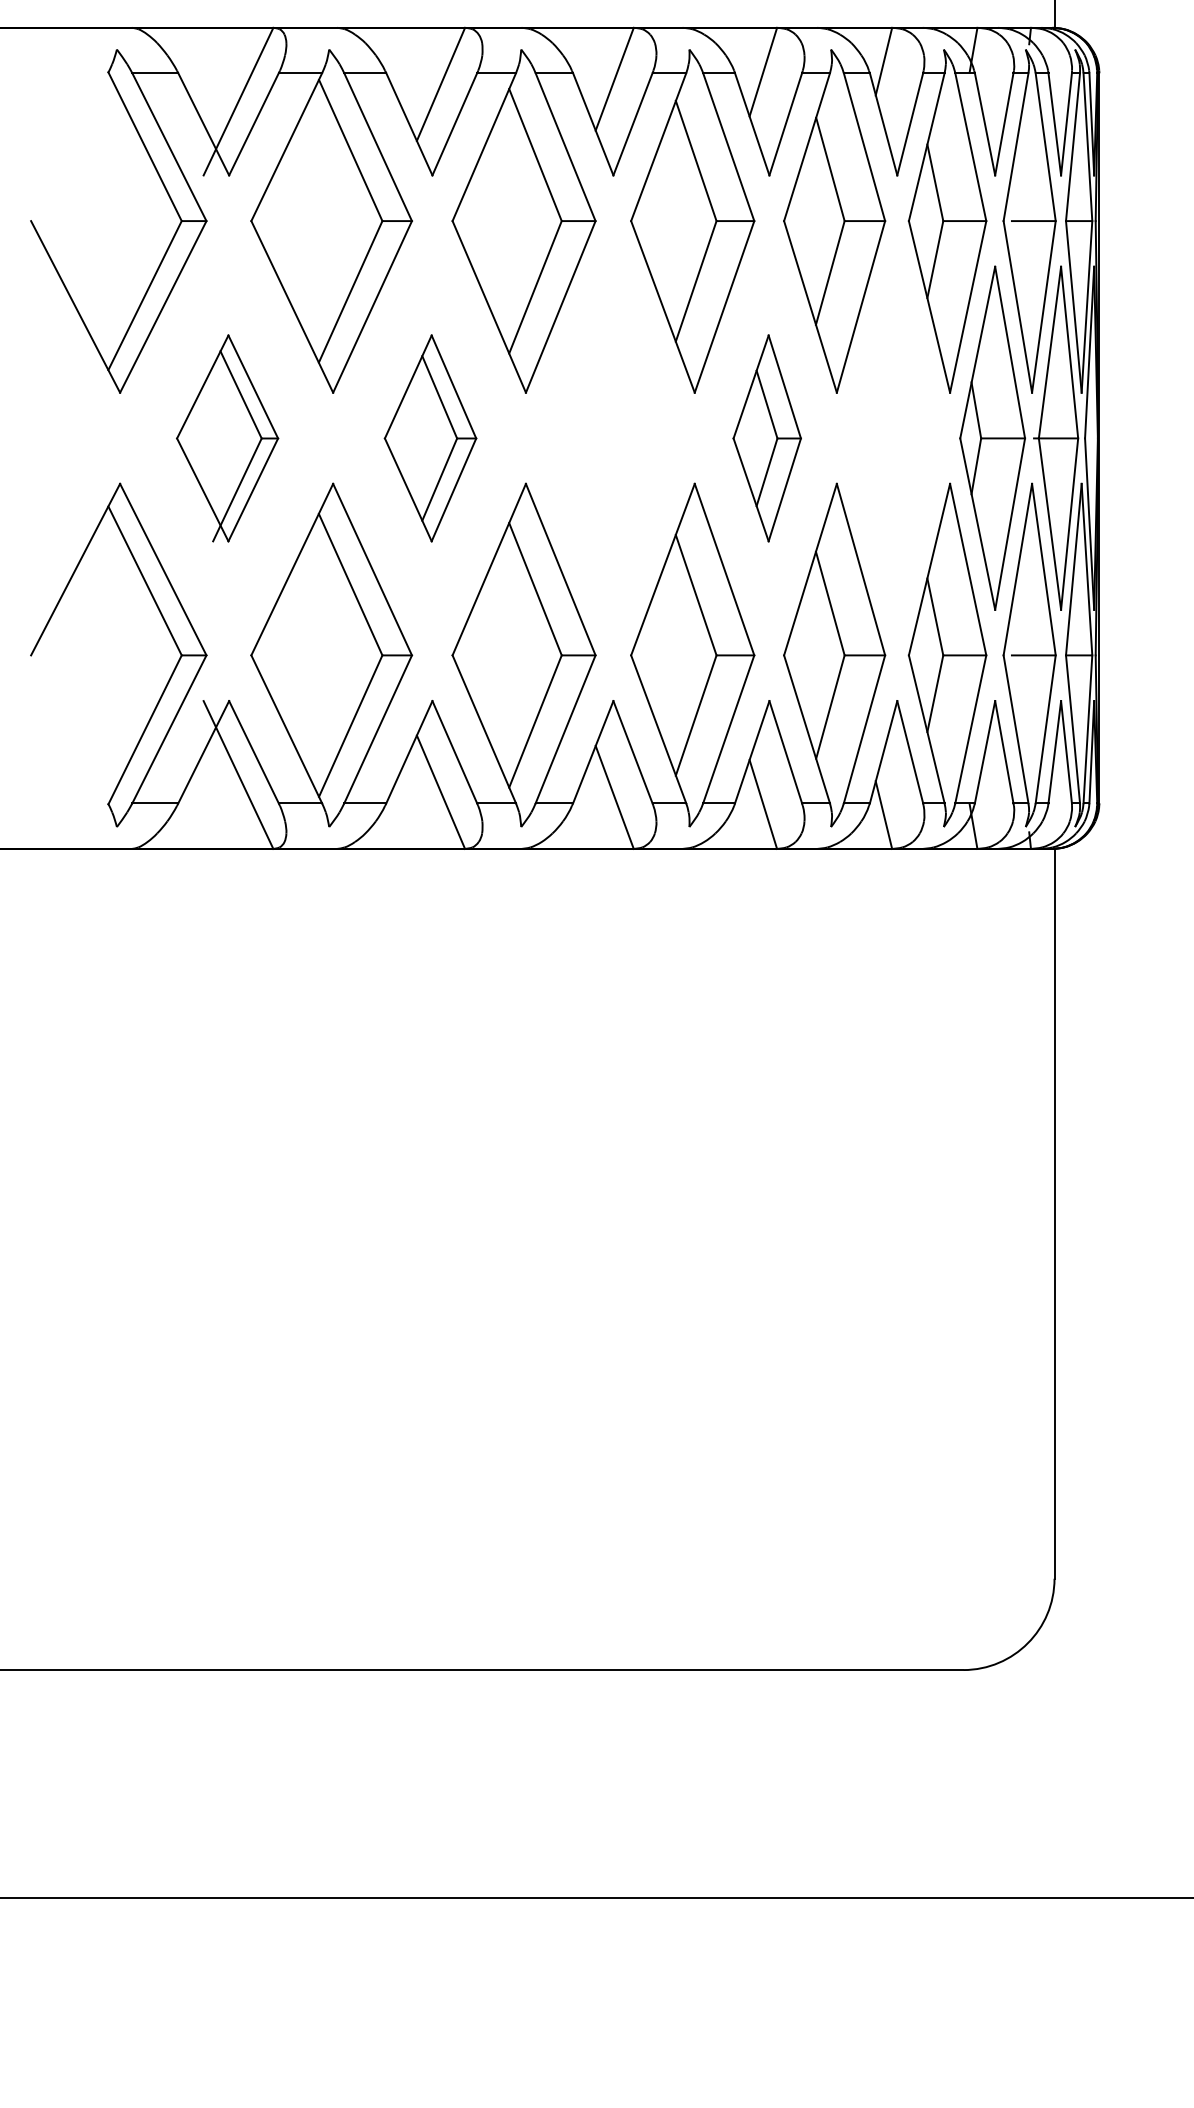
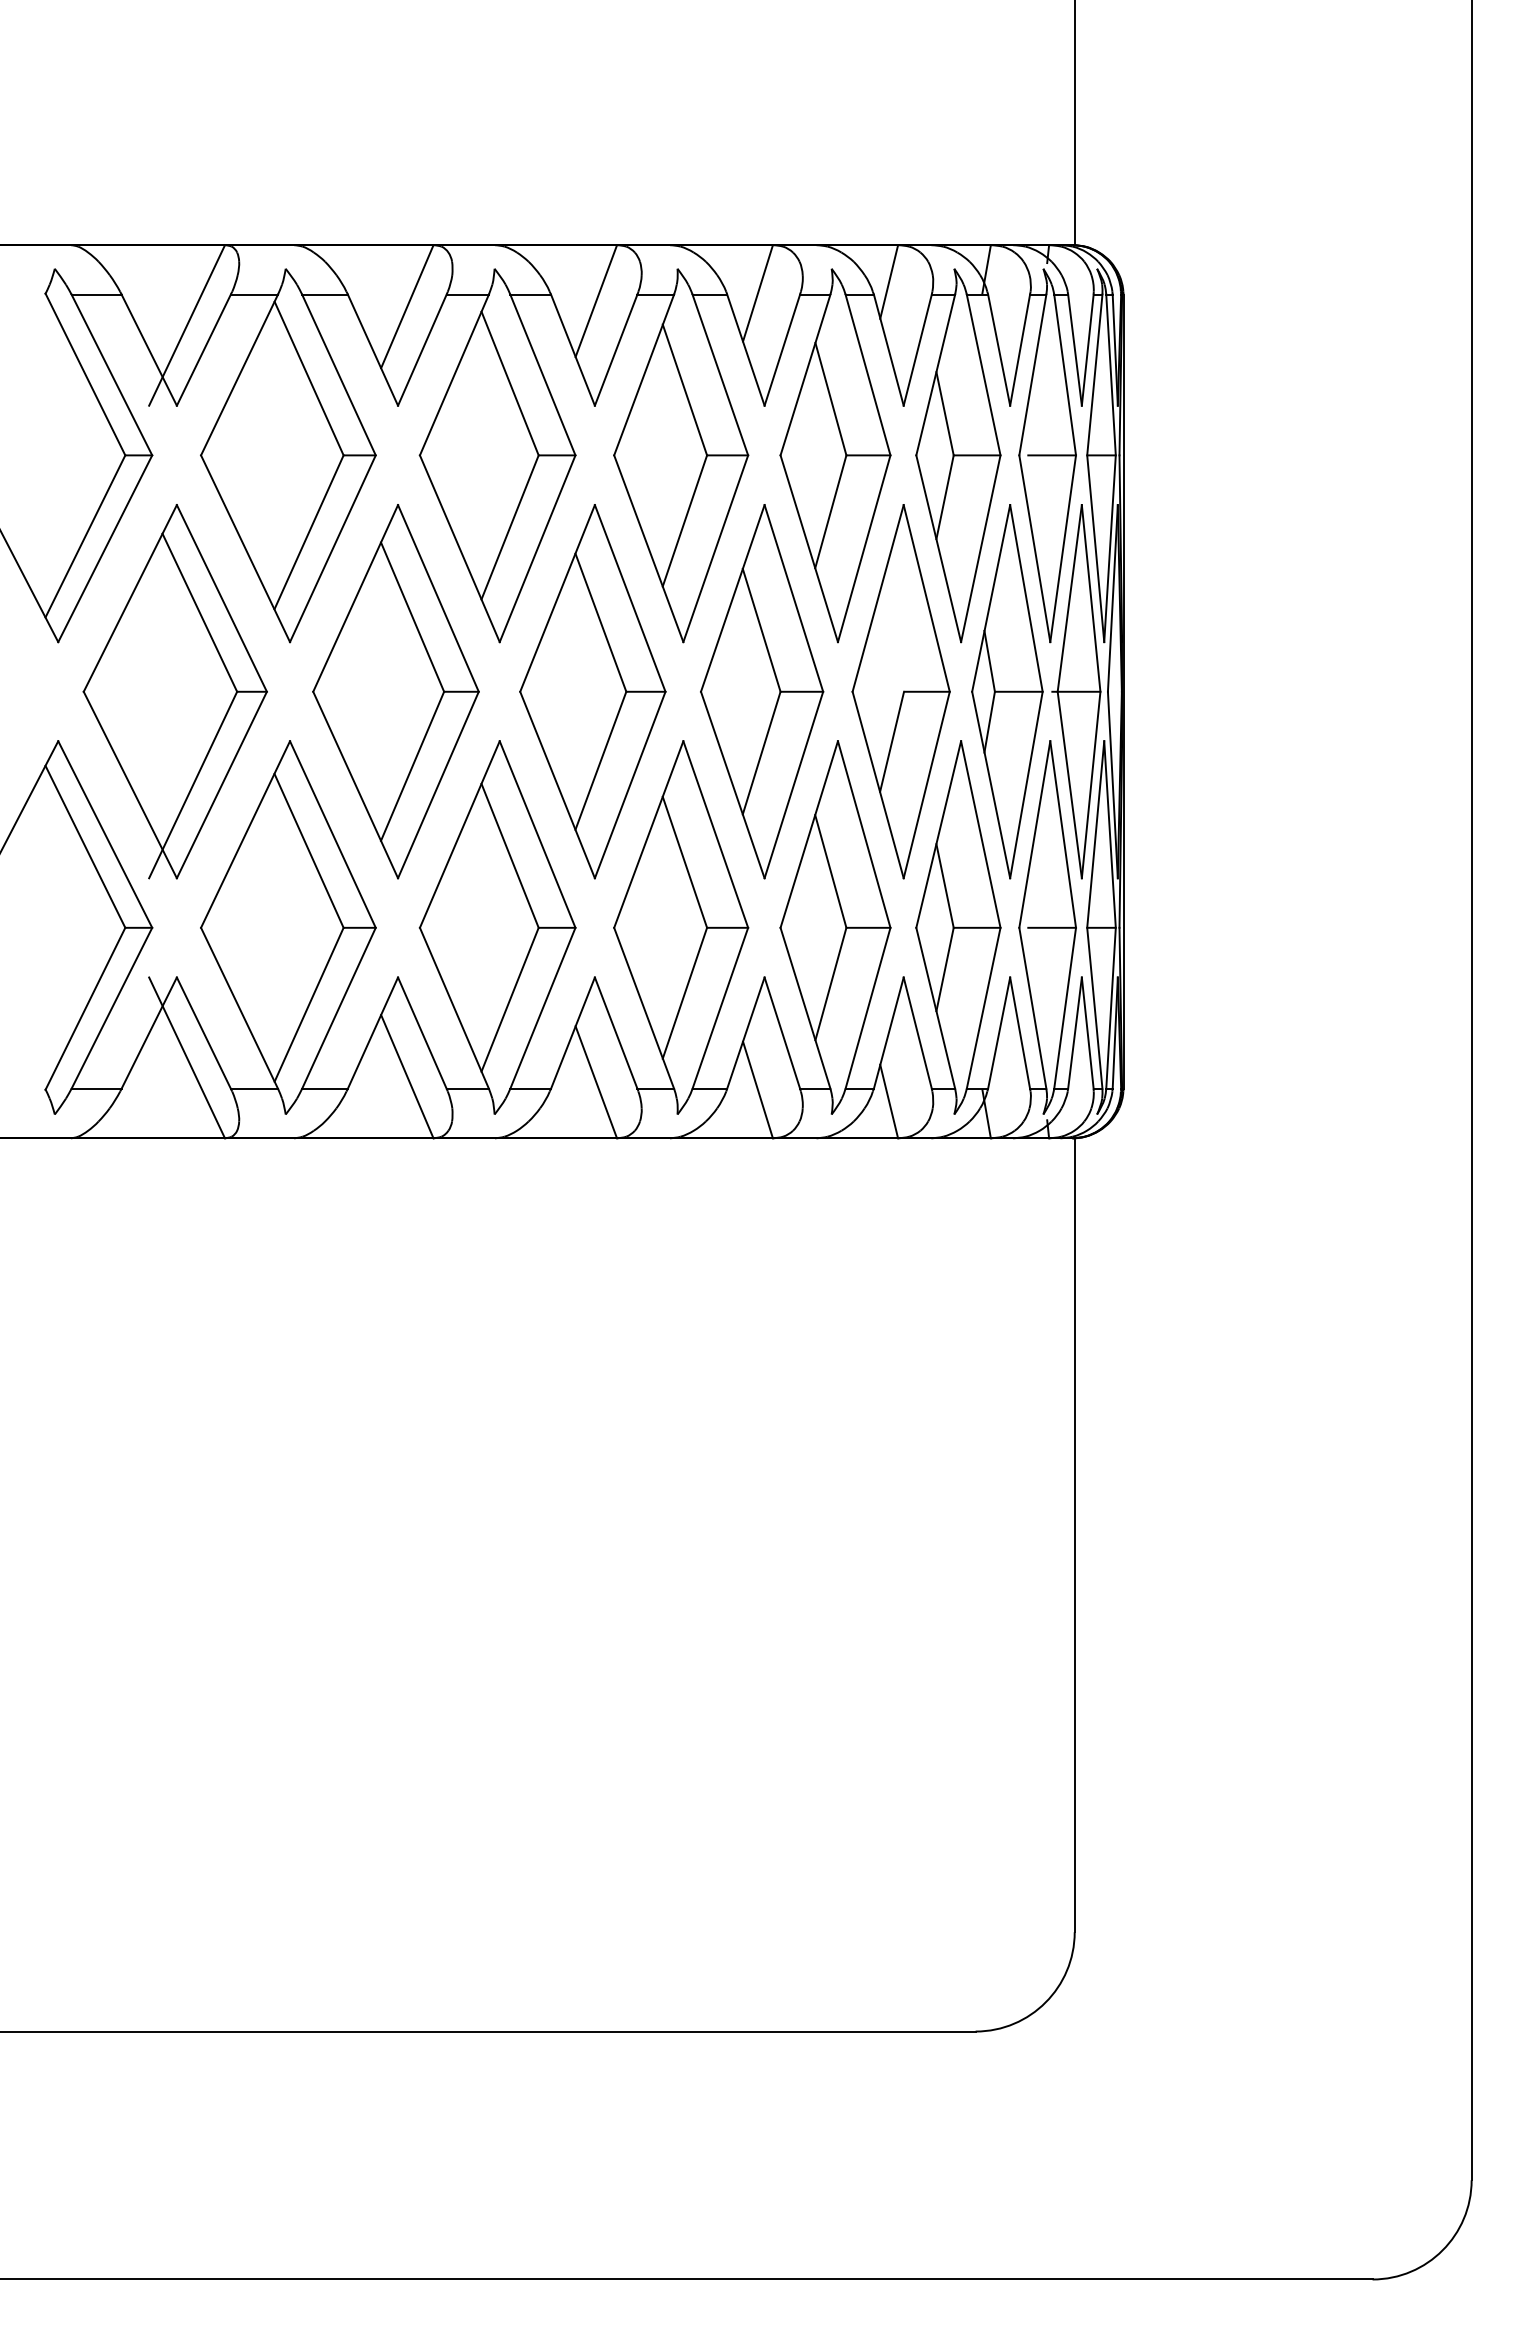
part: (226, 438) -> (174, 691), size x1.67
part: (430, 438) -> (395, 691), size x1.67
part: (611, 438) -> (592, 691), added
part: (767, 438) -> (762, 691), size x1.67
part: (894, 438) -> (900, 691), added

